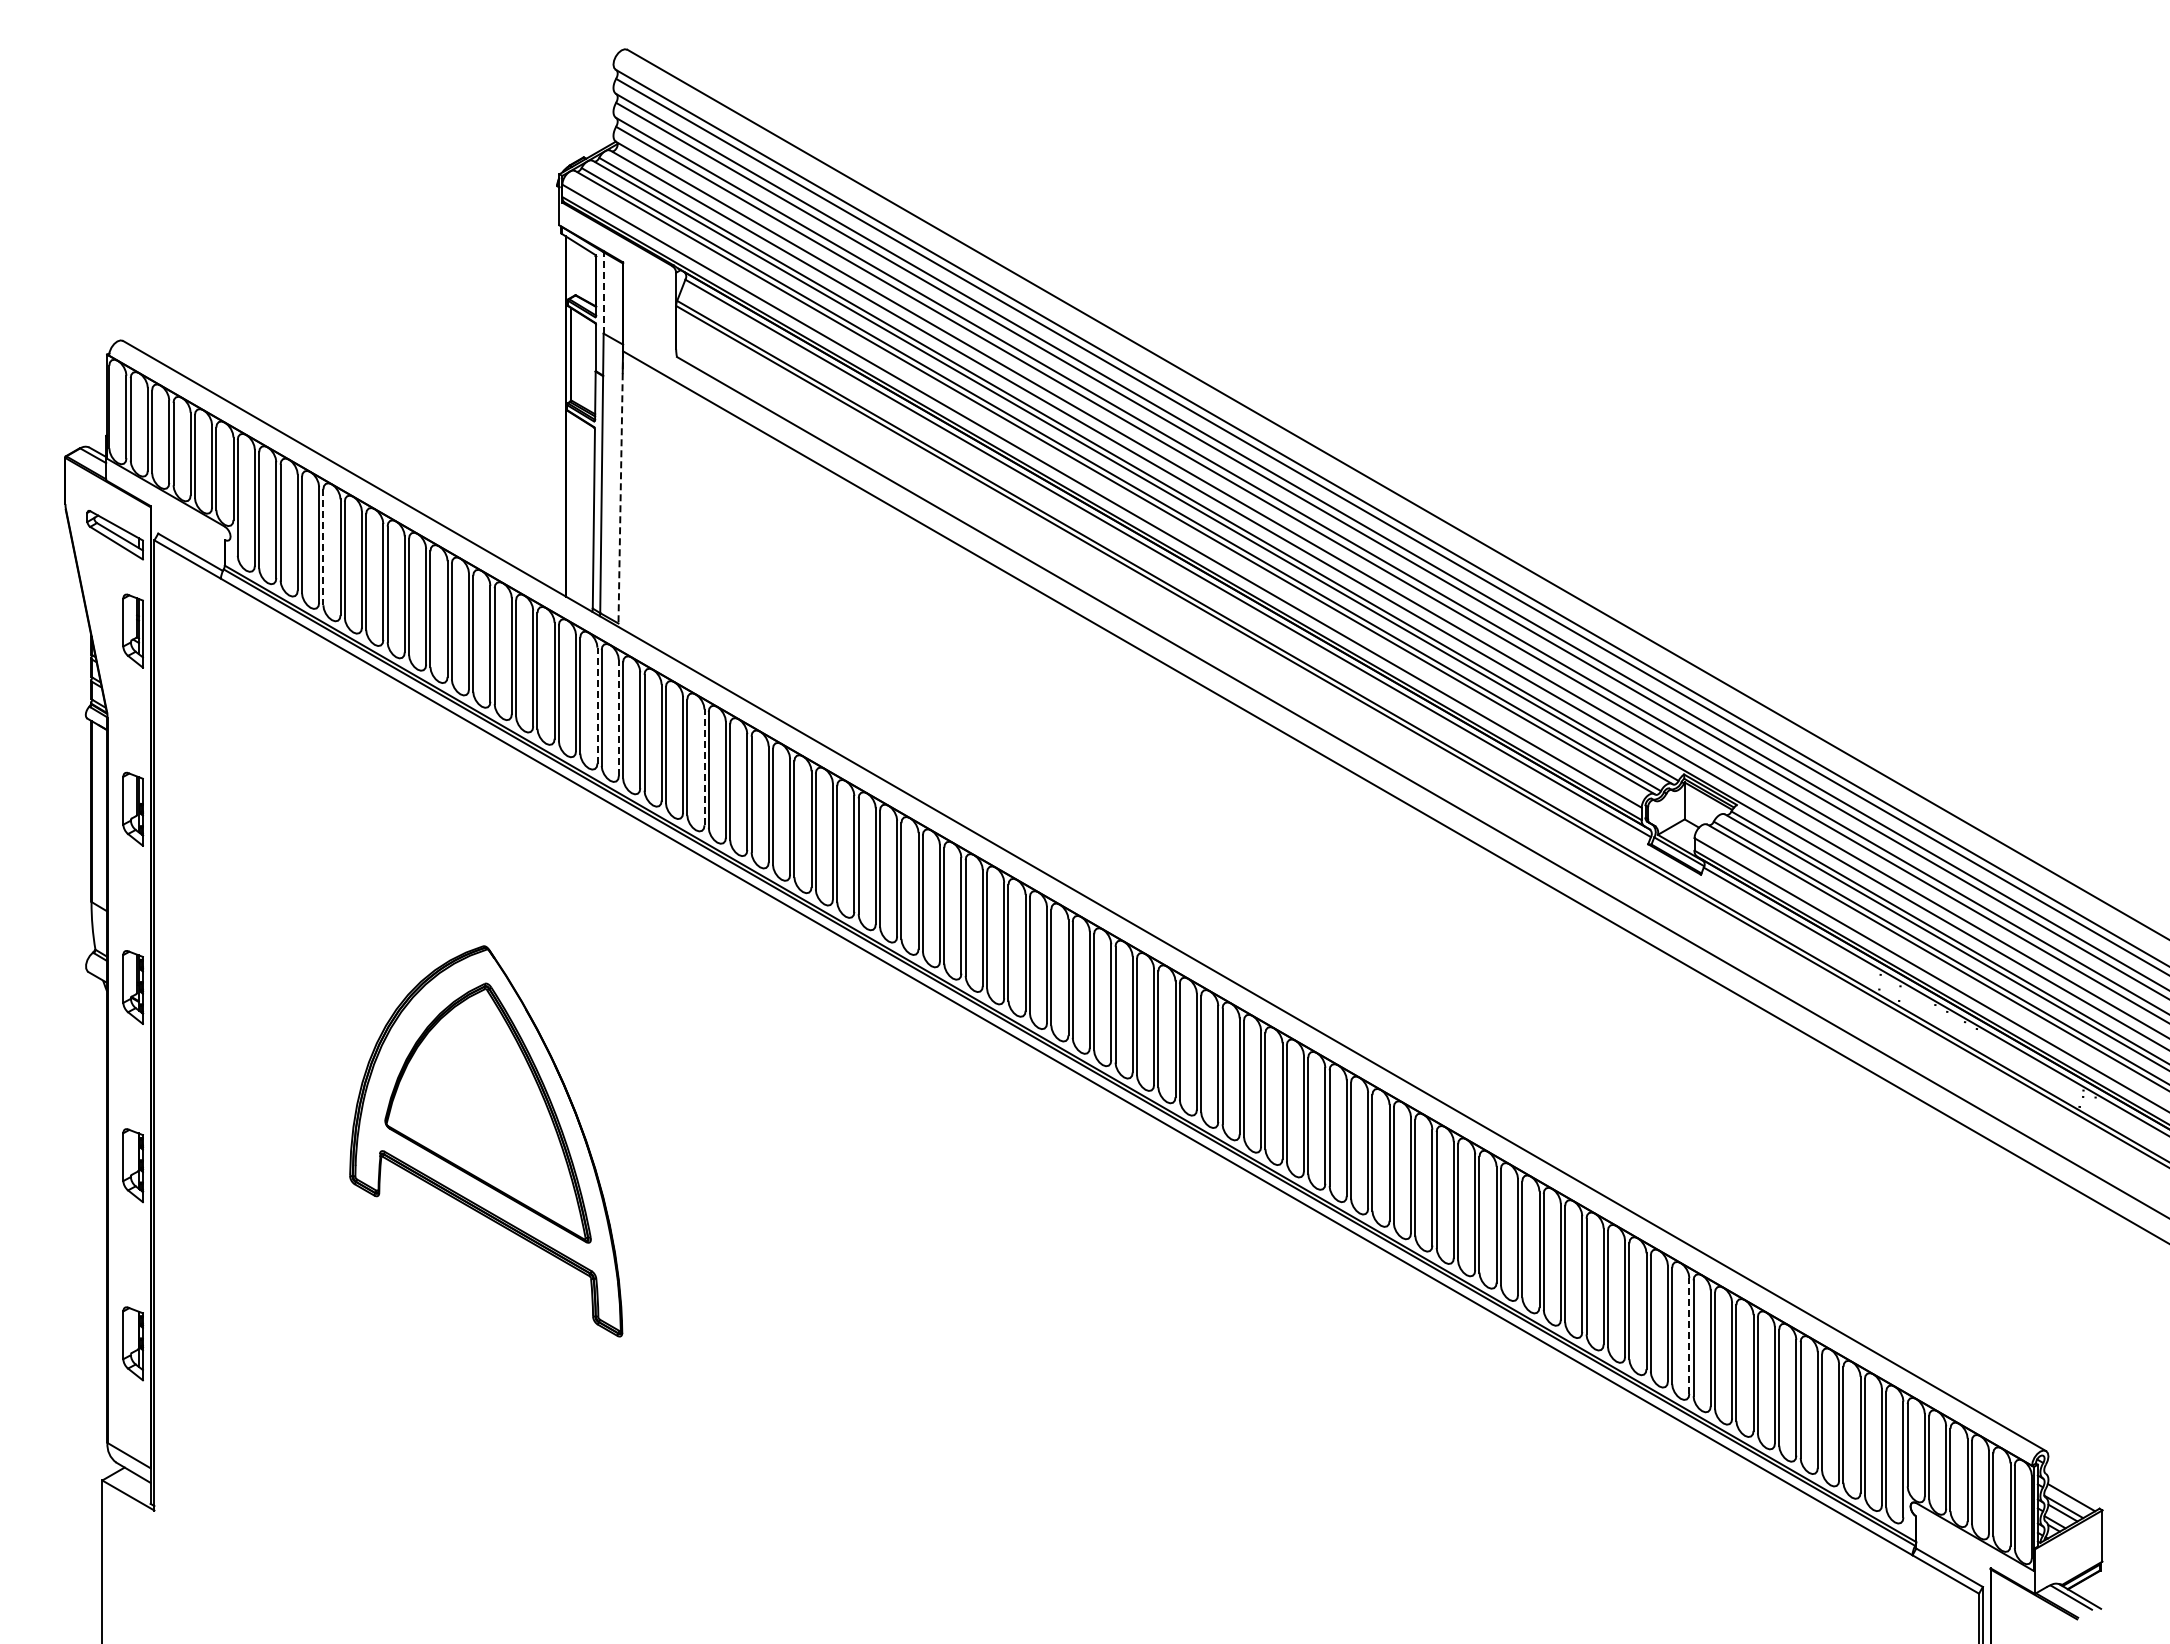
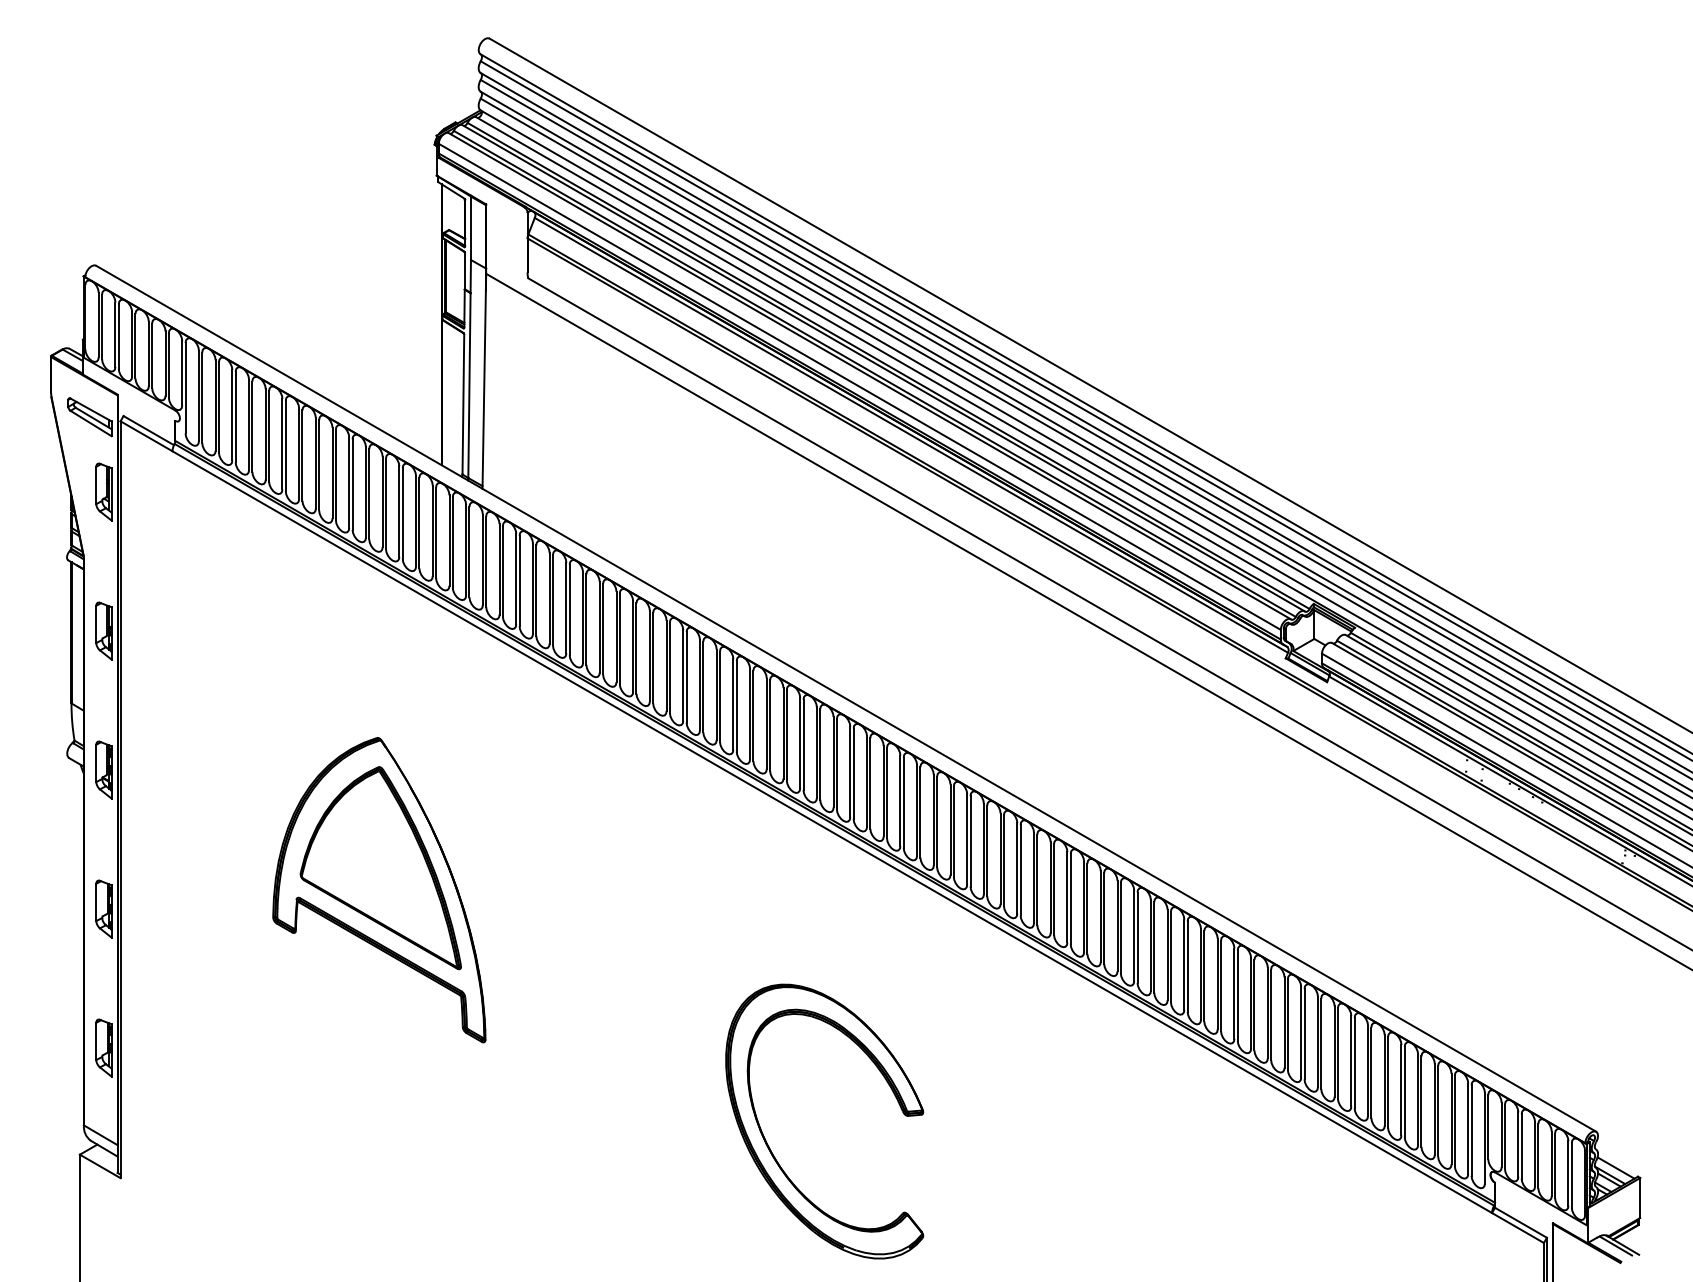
line: (603, 292) -> (470, 227), dashed -> solid
line: (620, 489) -> (484, 381), dashed -> solid
line: (323, 547) -> (252, 426), dashed -> solid
line: (597, 705) -> (466, 550), dashed -> solid
line: (618, 717) -> (482, 559), dashed -> solid
line: (704, 767) -> (549, 598), dashed -> solid
line: (1689, 1335) -> (1318, 1041), dashed -> solid
part: (989, 1476) -> (772, 1151), added

